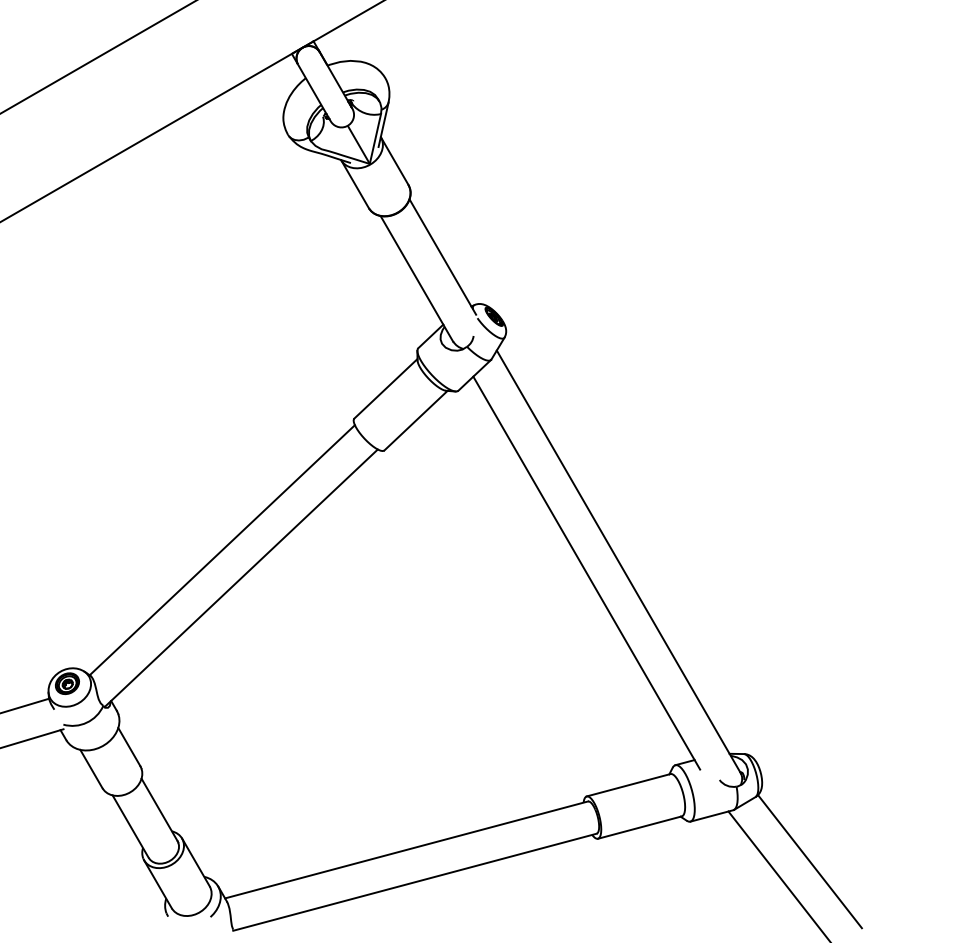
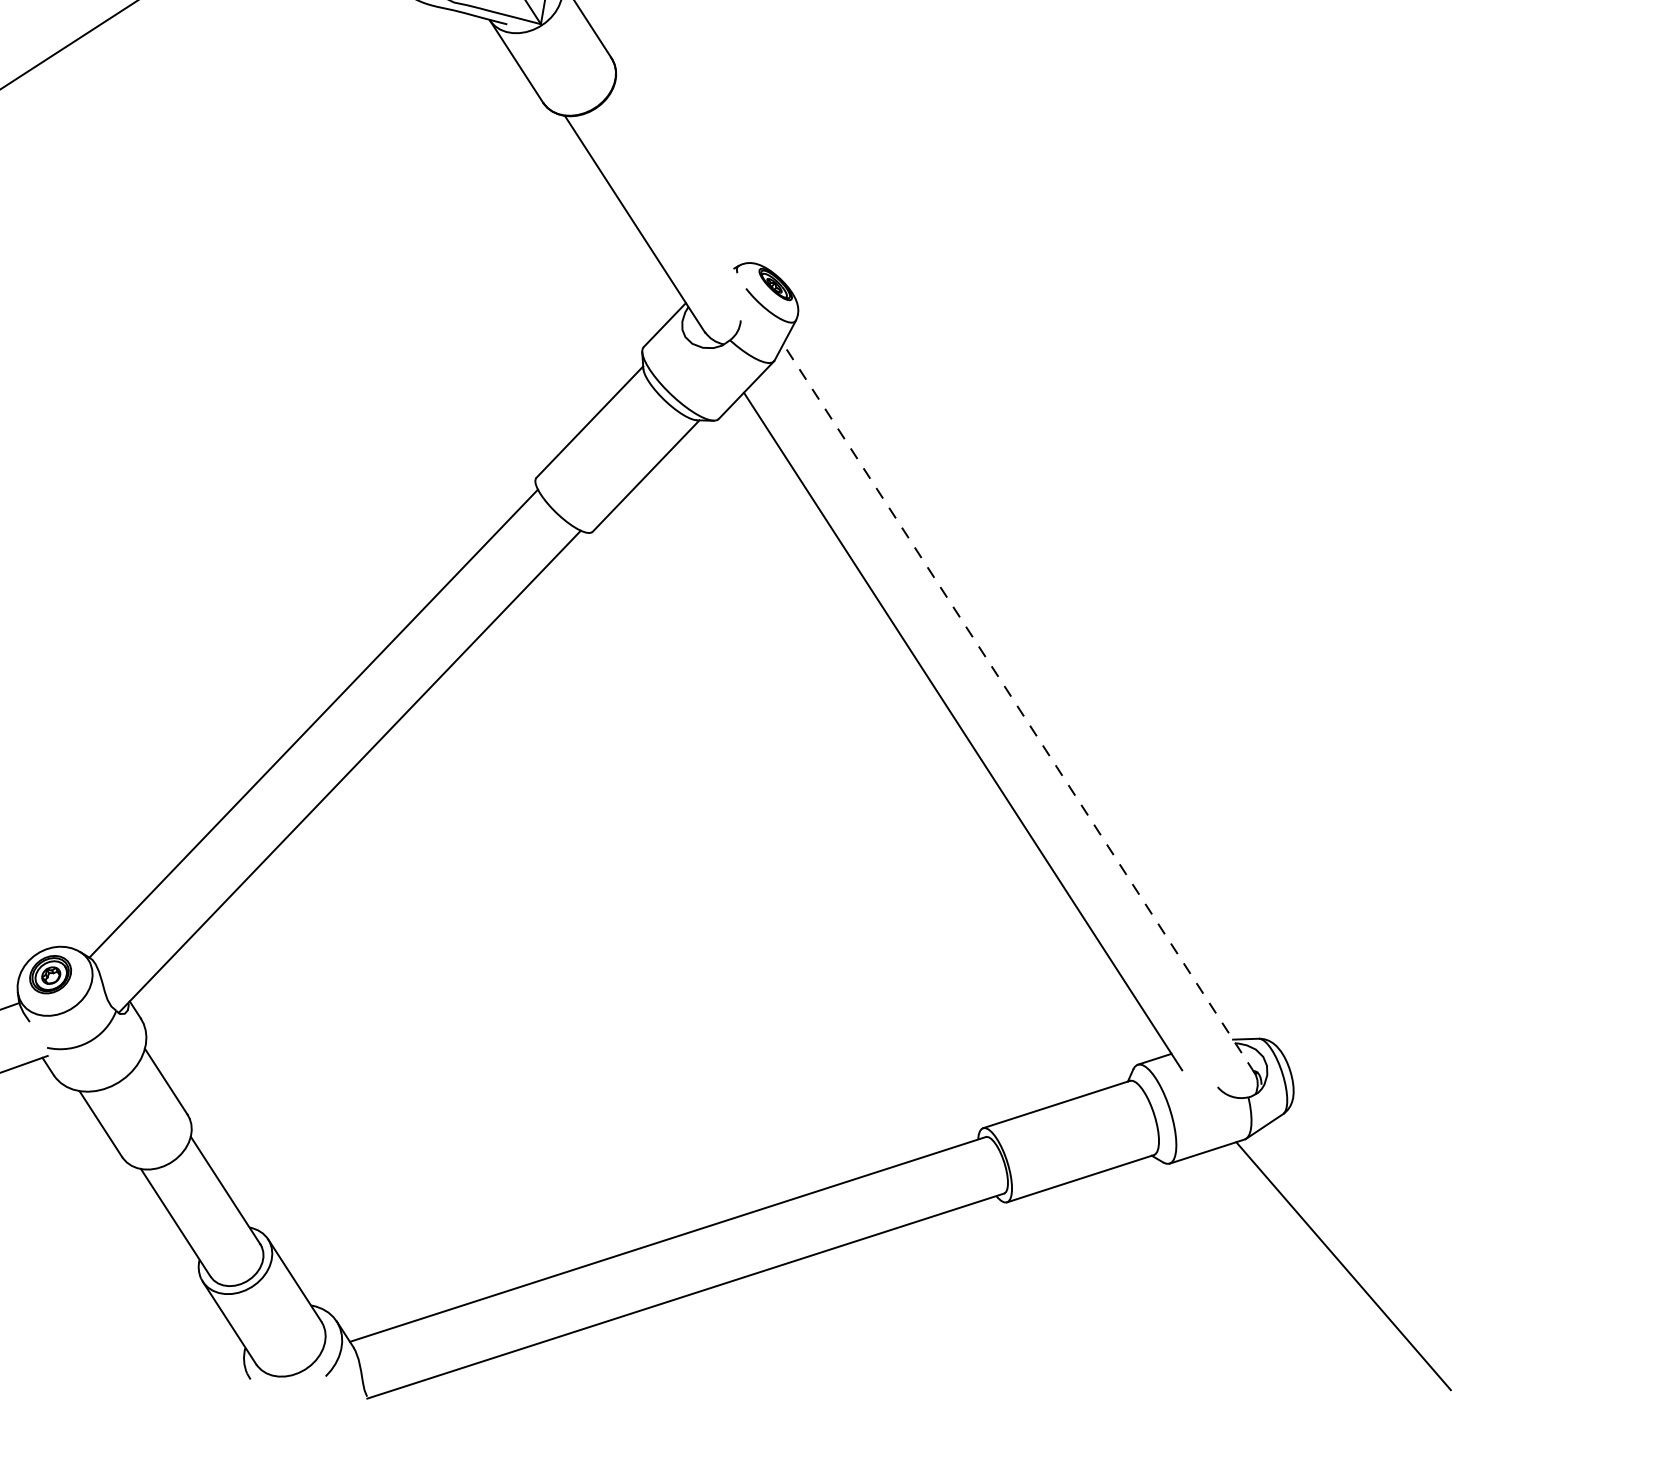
line: (442, 256) -> (678, 182), removed
line: (618, 561) -> (1018, 708), solid -> dashed
line: (809, 861) -> (1384, 1223), removed

